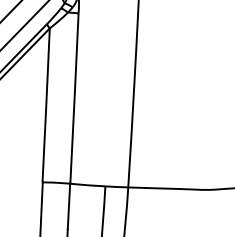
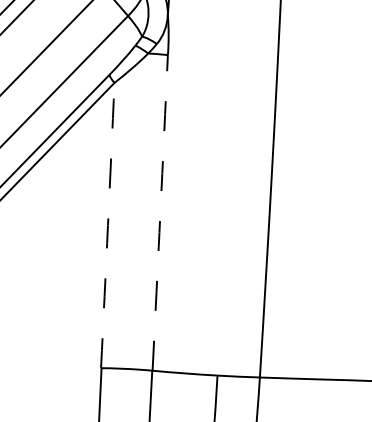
arc: (74, 98) -> (160, 212), solid -> dashed
arc: (46, 105) -> (108, 225), solid -> dashed

